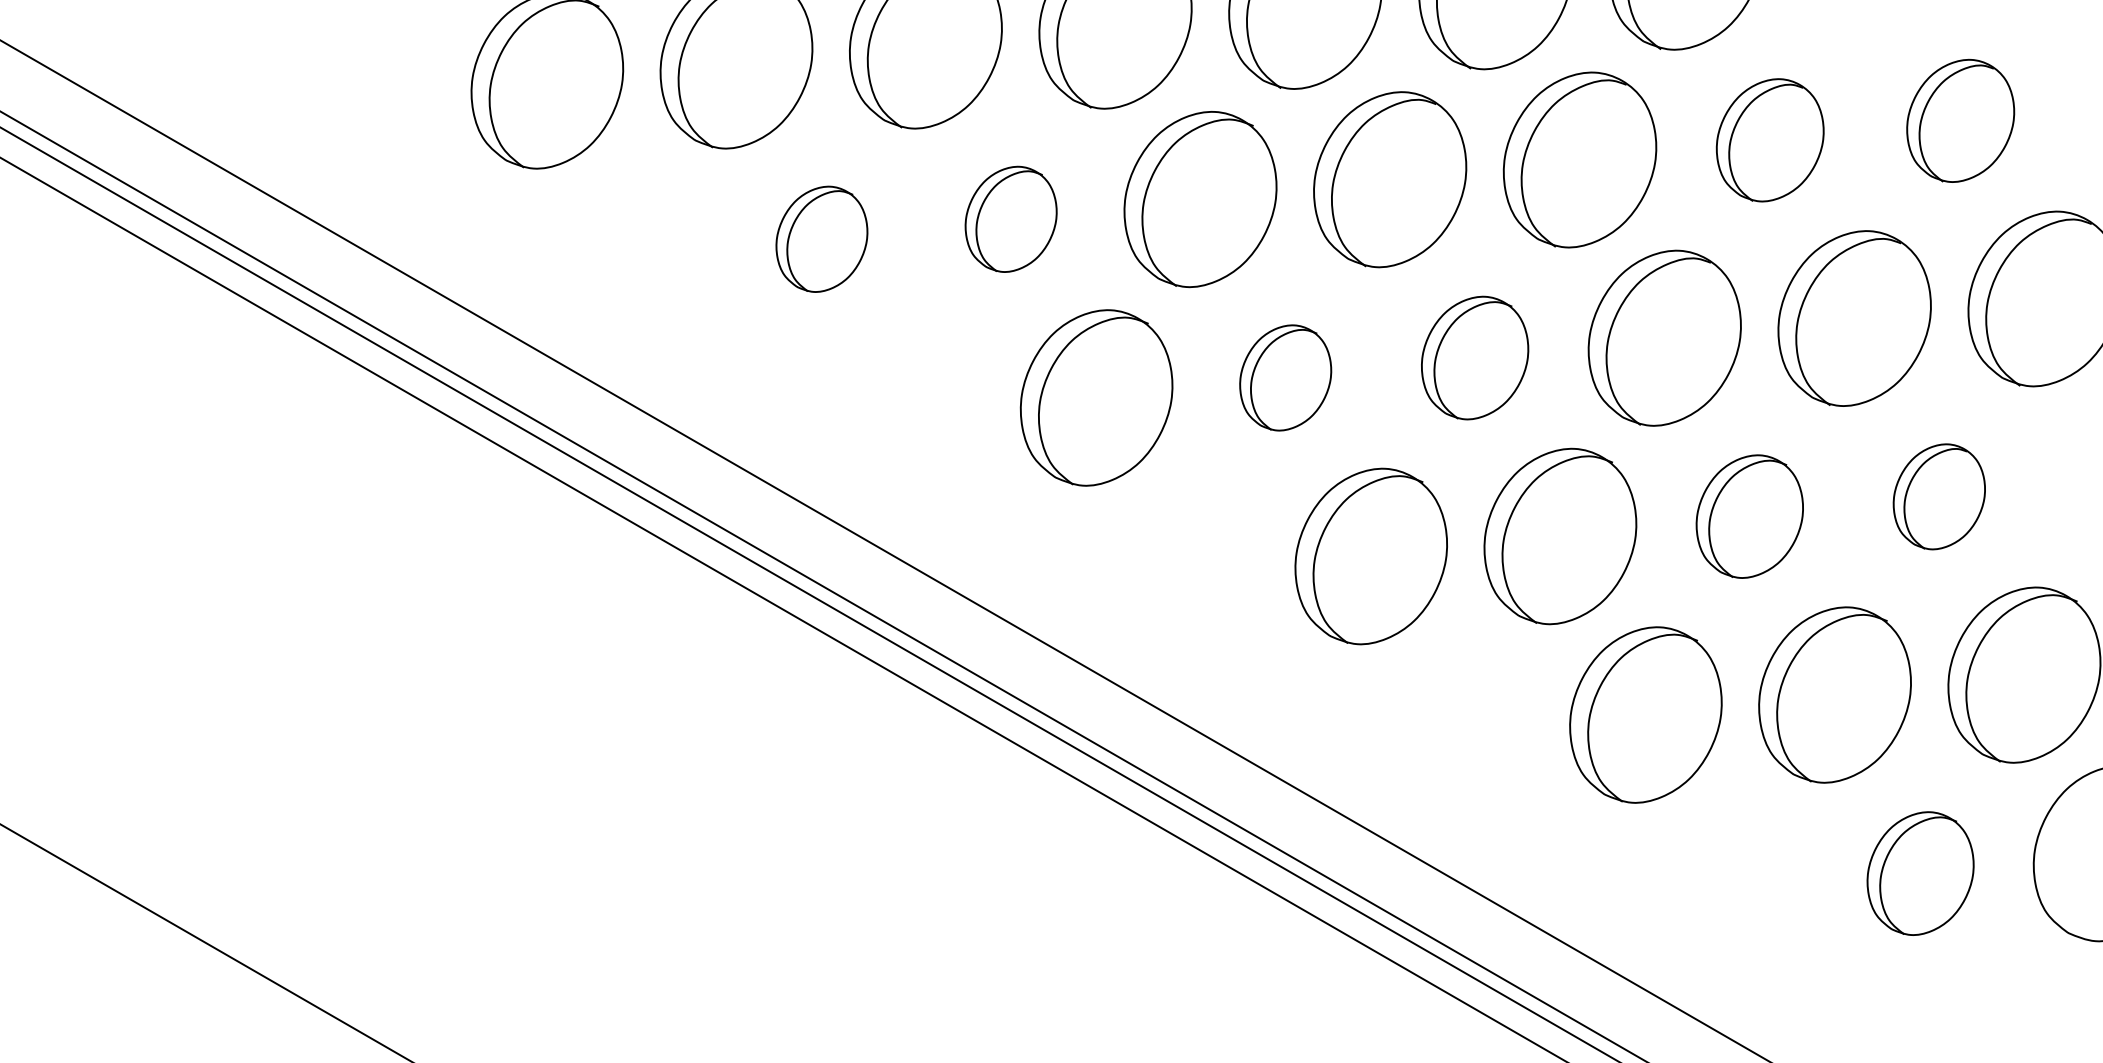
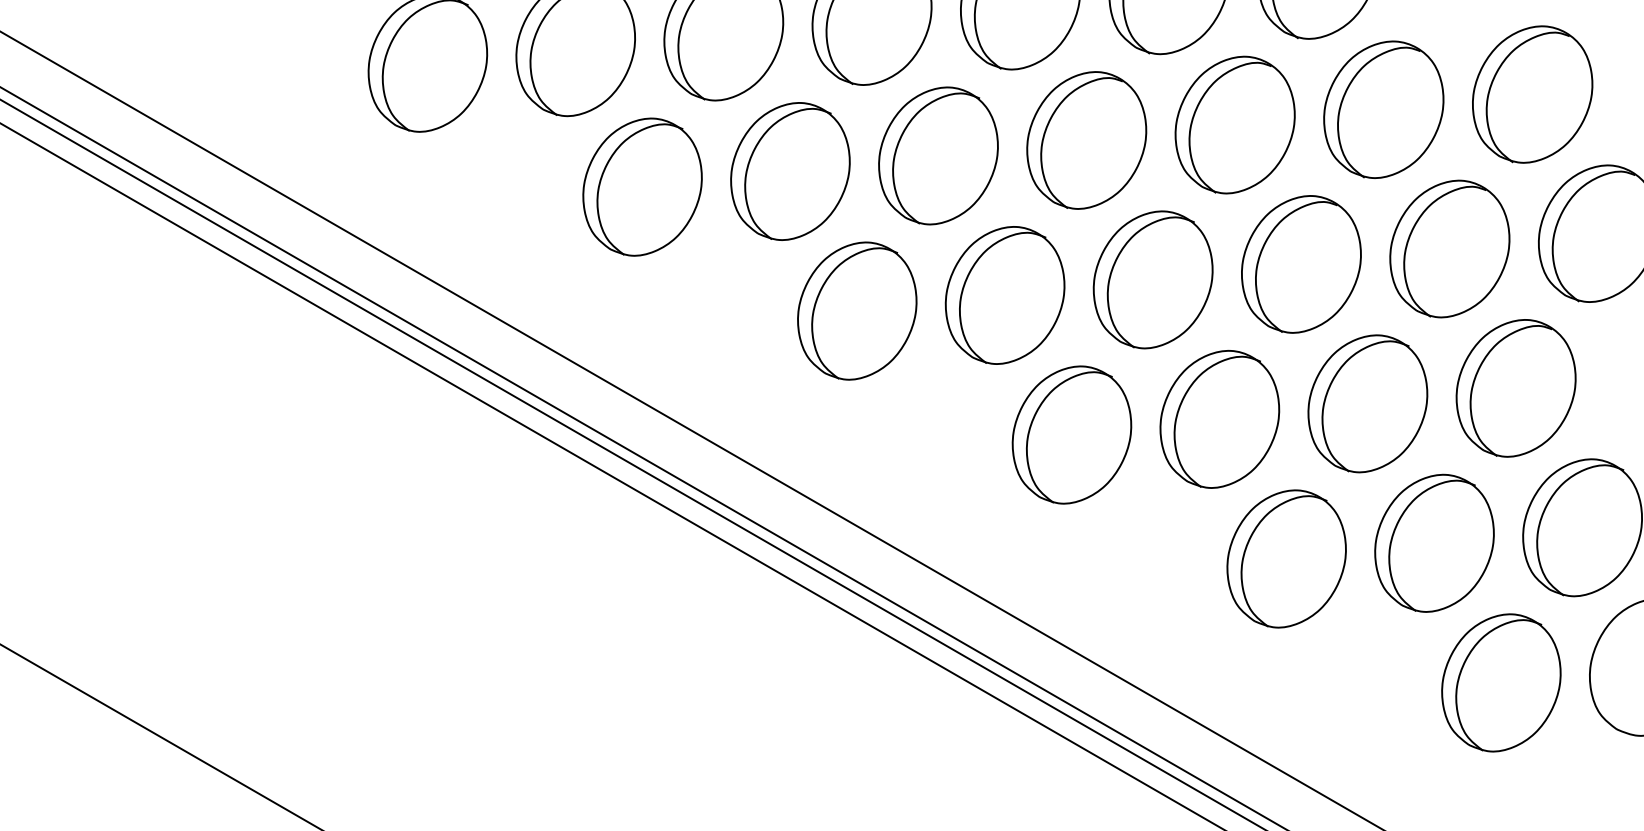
part: (1960, 120) -> (1532, 94), size x1.43
part: (1769, 140) -> (1383, 109), size x1.43
part: (1011, 219) -> (790, 171), size x1.67
part: (821, 238) -> (642, 186), size x1.67
part: (1474, 357) -> (1152, 279), size x1.43
part: (1284, 377) -> (1004, 295), size x1.67
part: (1938, 496) -> (1515, 388), size x1.67
part: (1749, 516) -> (1367, 403), size x1.43
part: (1920, 873) -> (1501, 682), size x1.43

